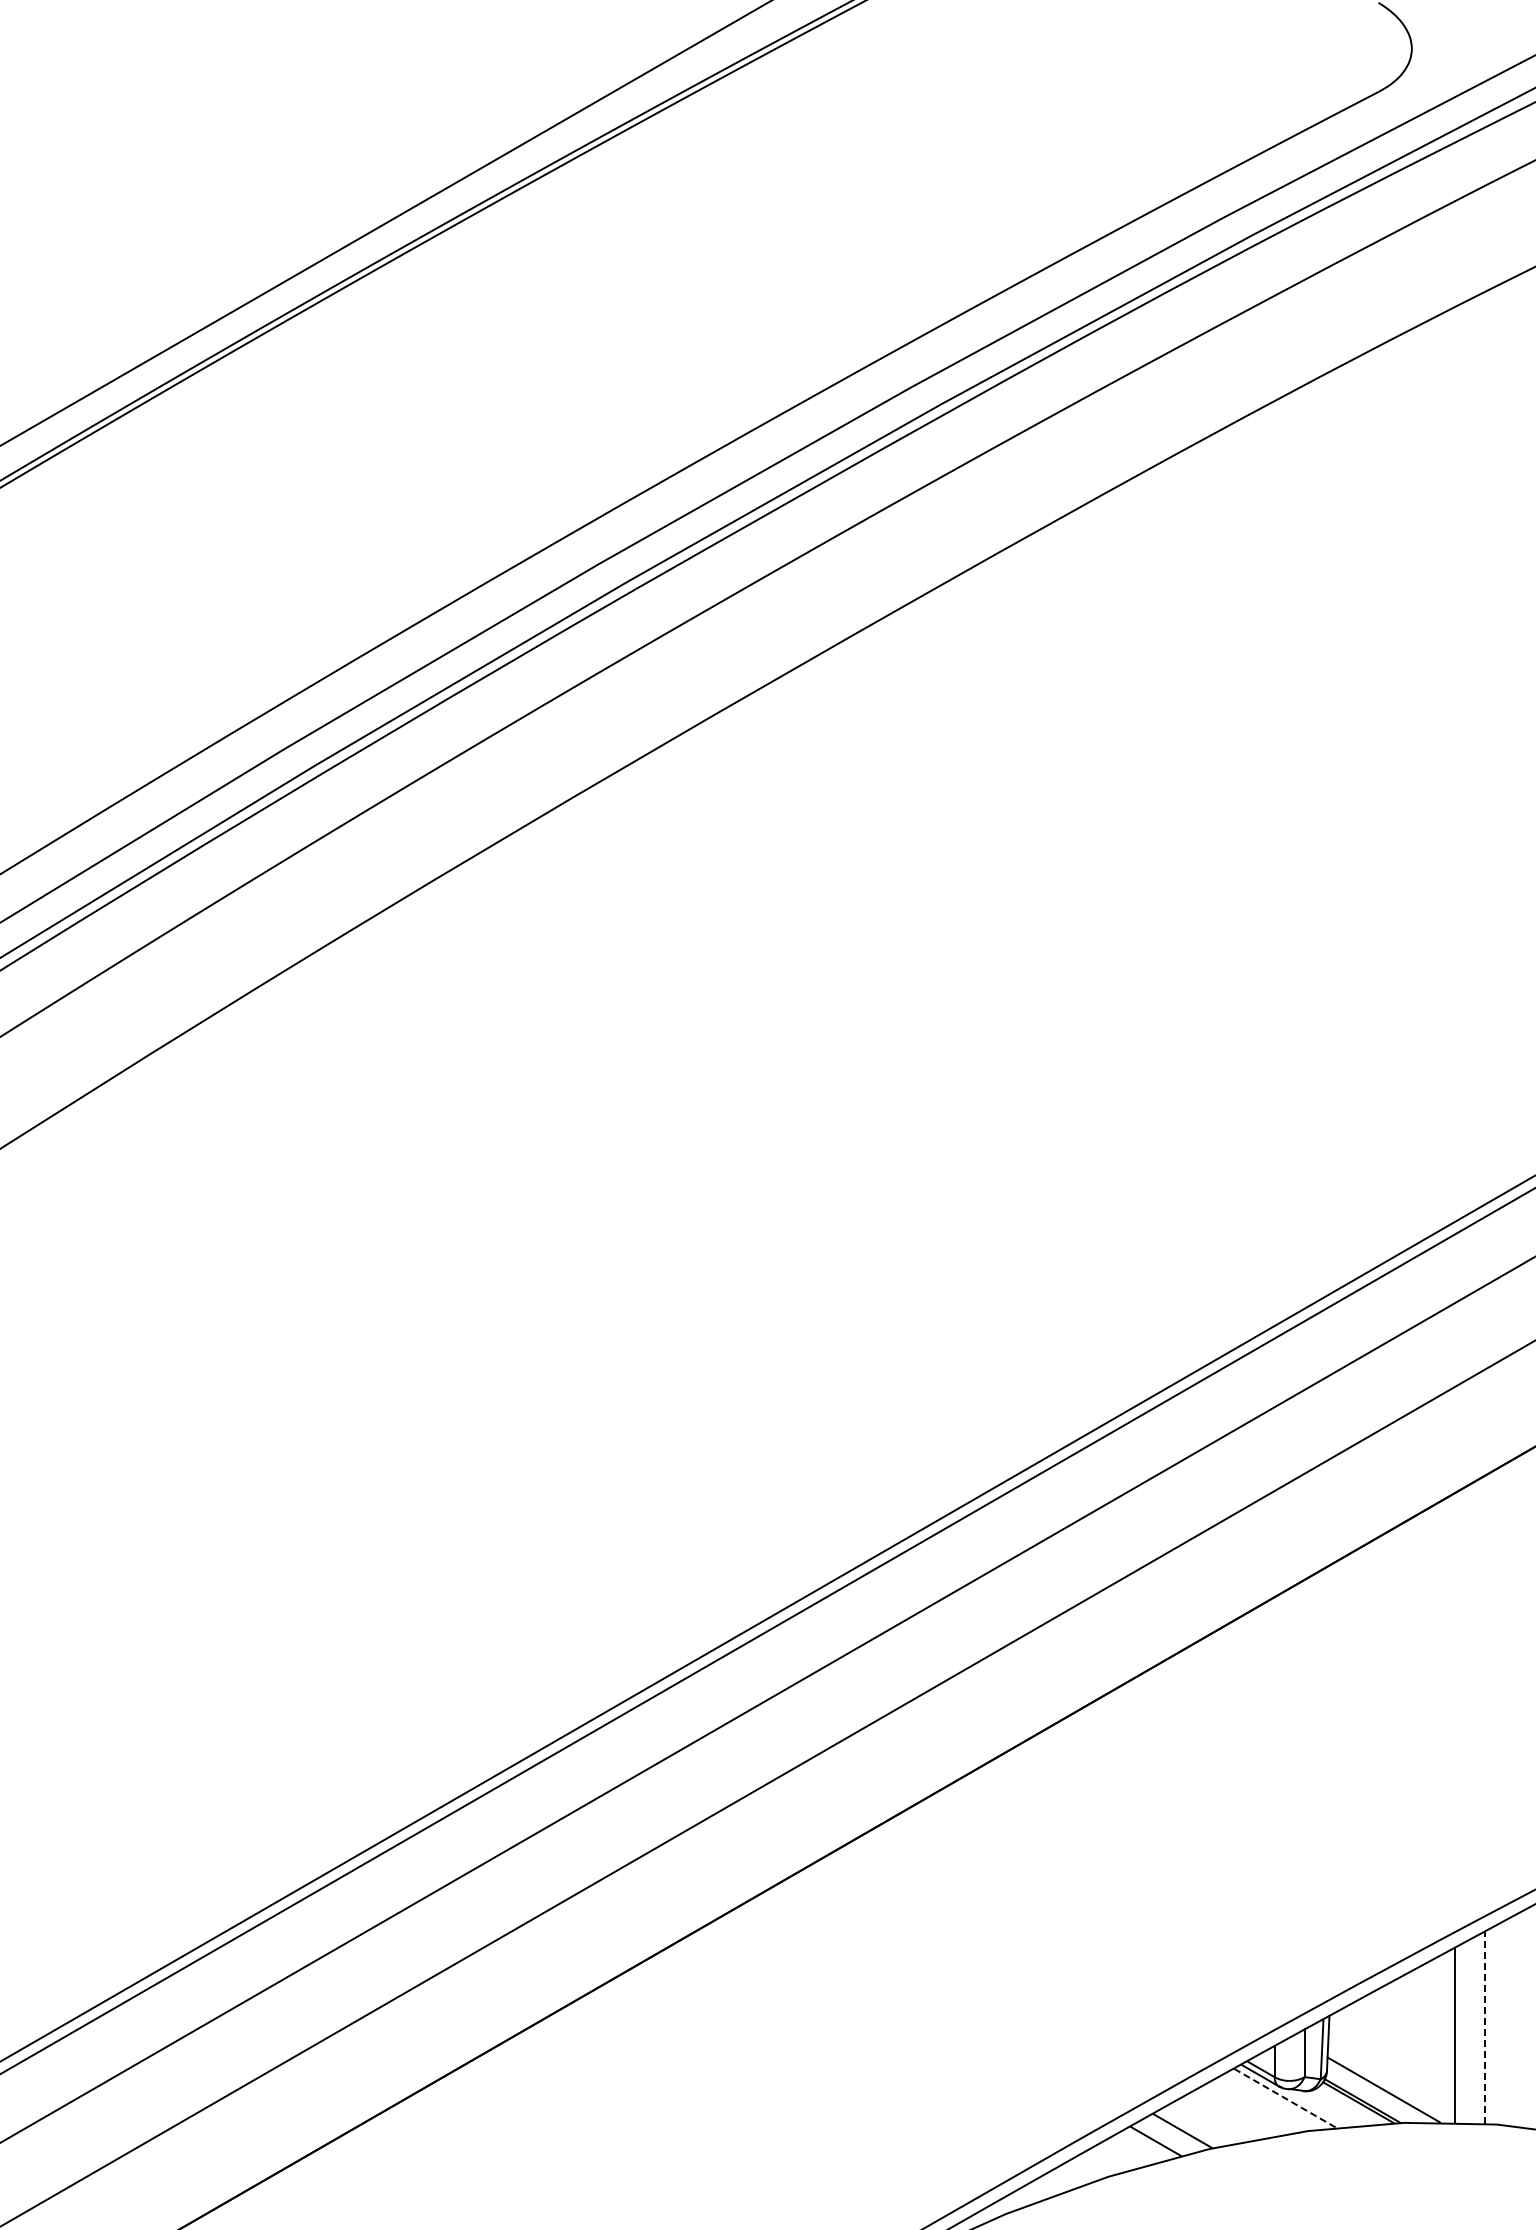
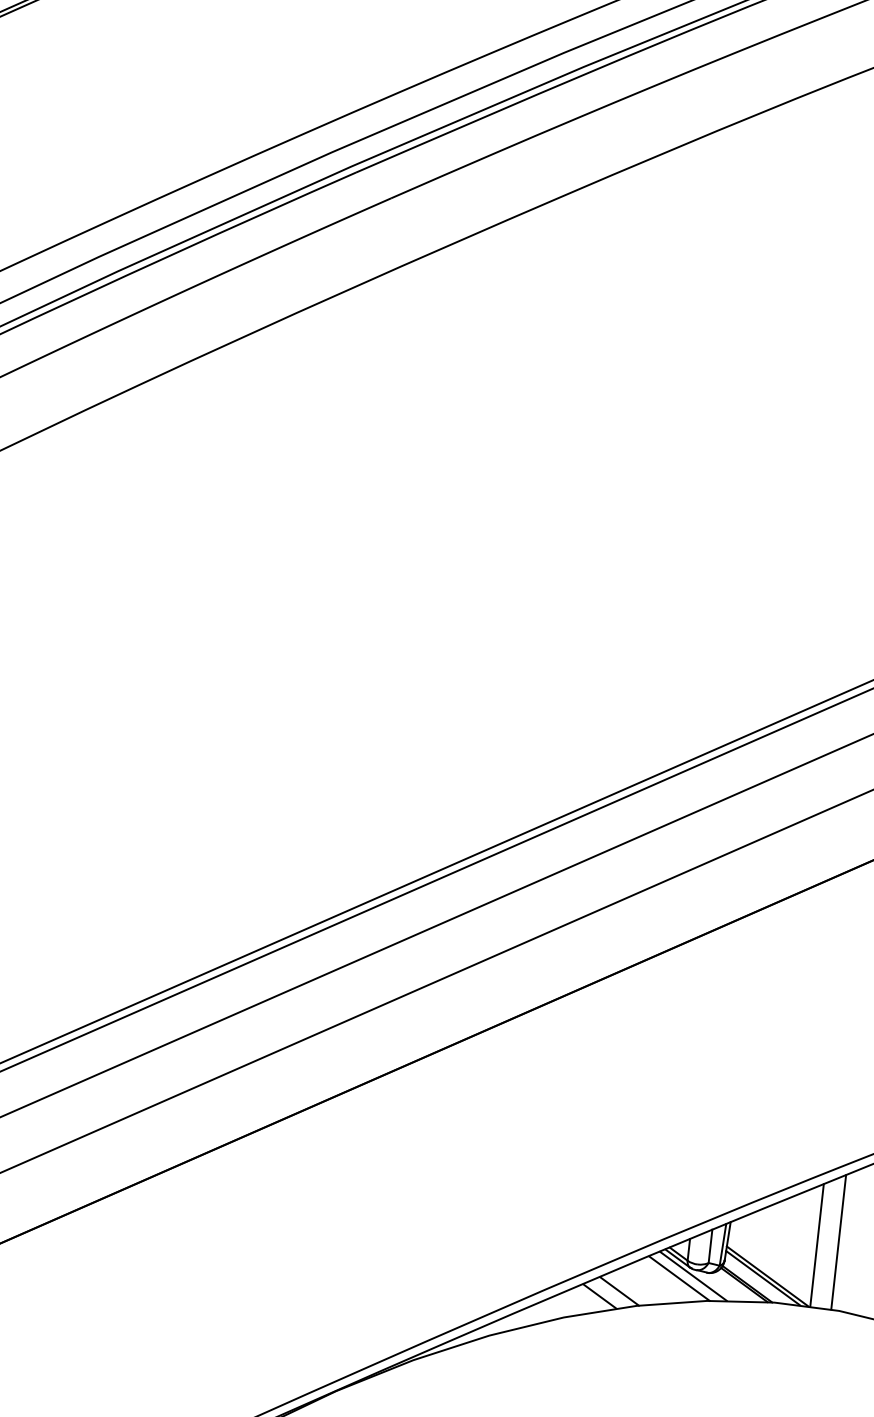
line: (1485, 2027) -> (838, 1242), dashed -> solid
line: (1389, 2086) -> (767, 1276), added
line: (1285, 2098) -> (693, 1276), dashed -> solid
line: (1265, 2103) -> (679, 1278), added

